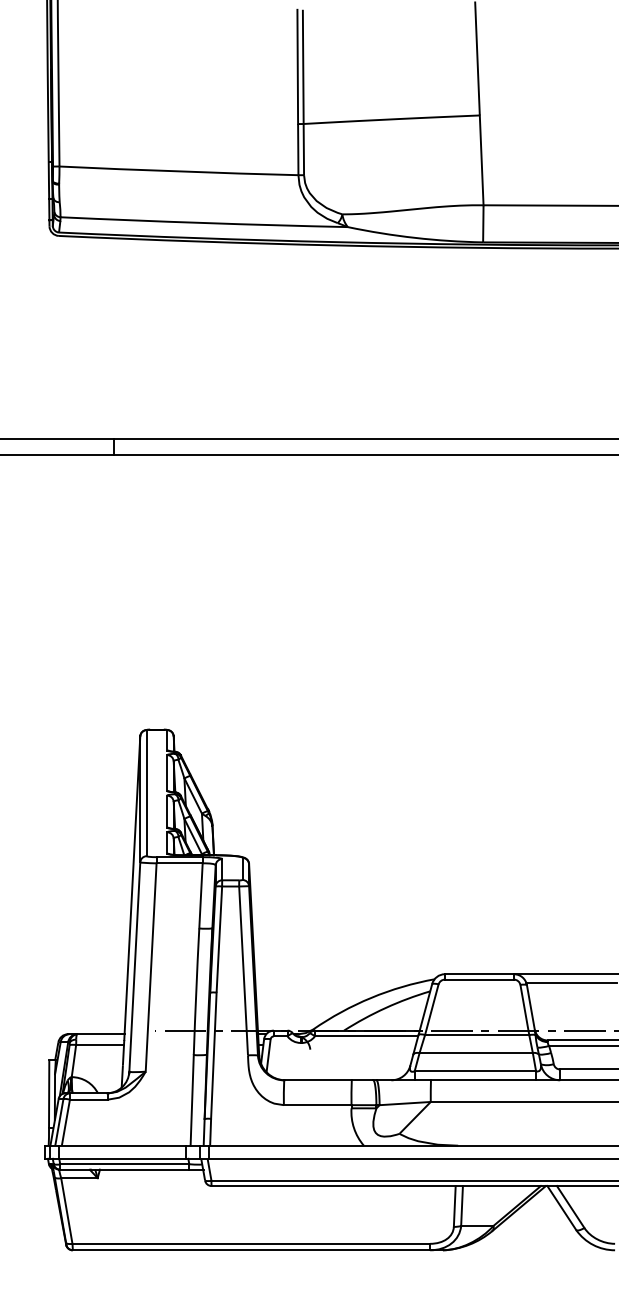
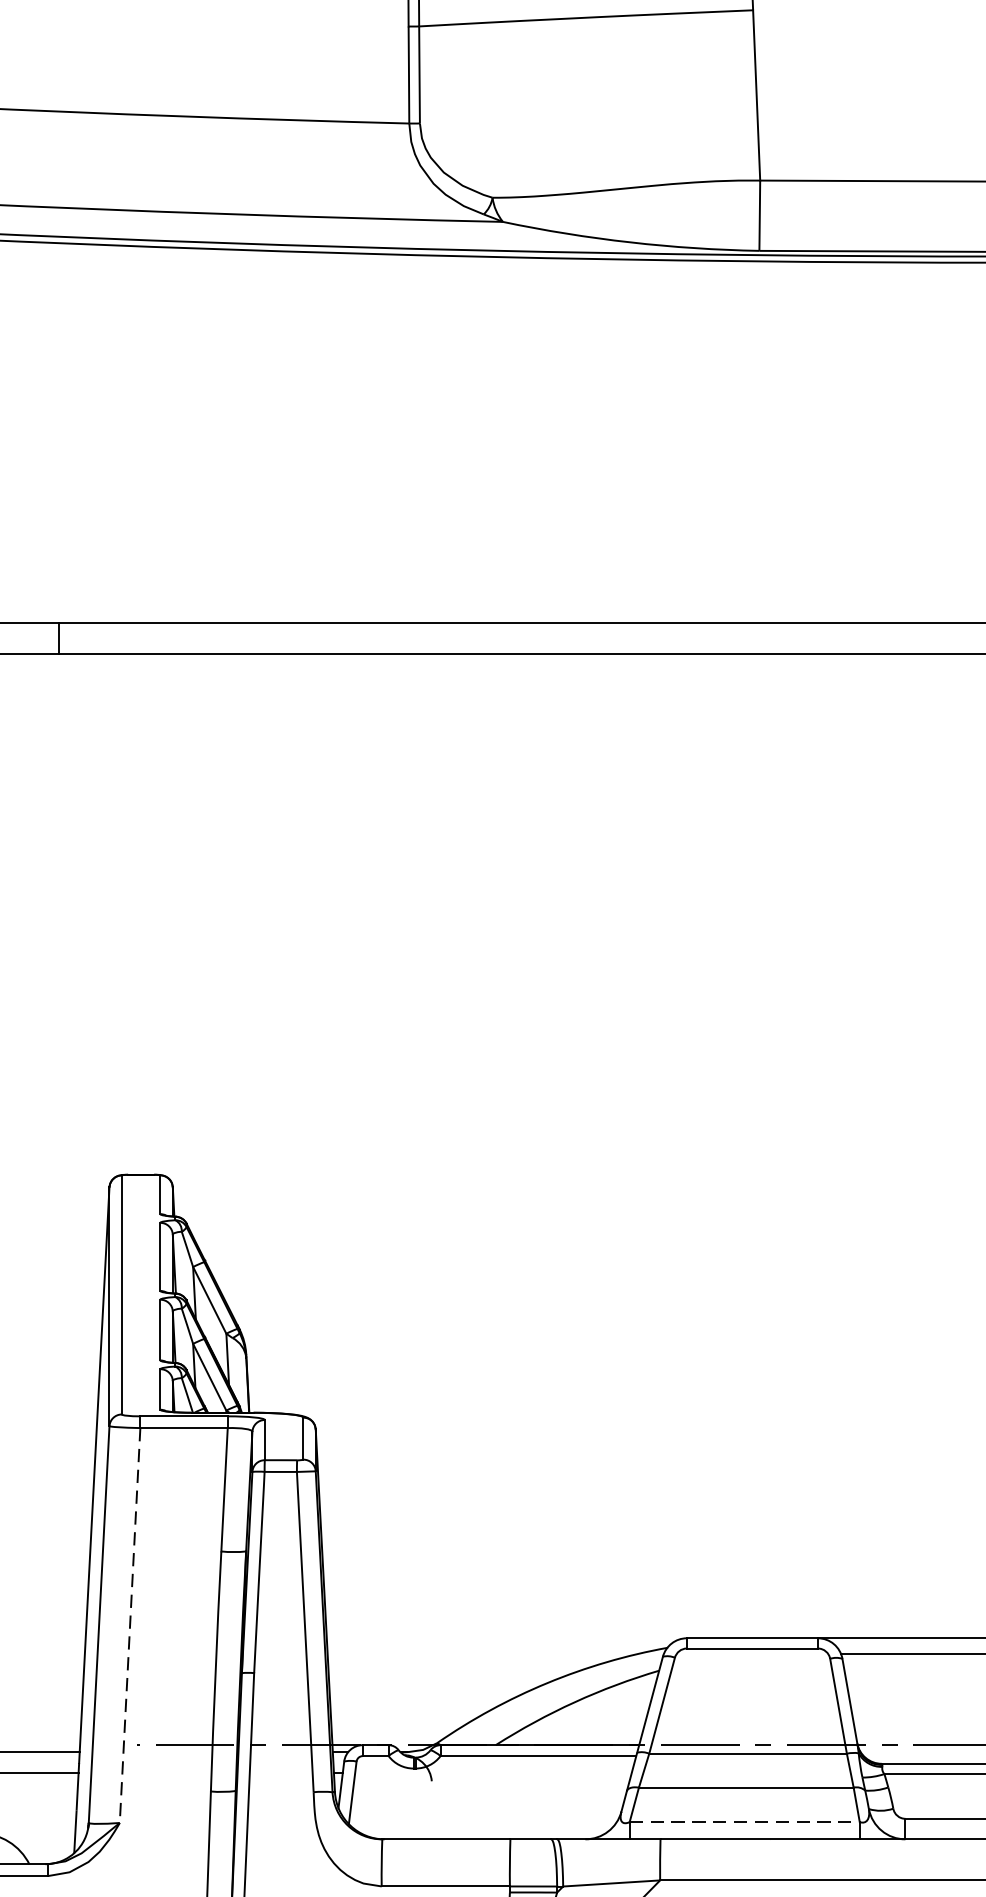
line: (151, 968) -> (130, 1627), solid -> dashed
line: (475, 1071) -> (744, 1822), solid -> dashed

